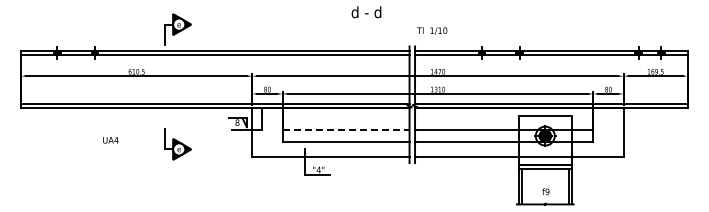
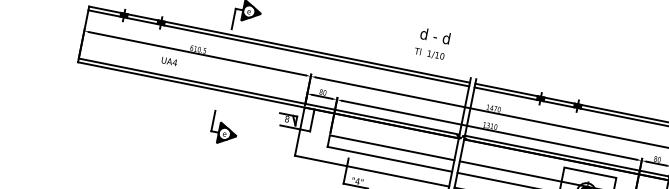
text: (432, 30) -> (429, 53), moved
line: (346, 130) -> (392, 148), dashed -> solid
text: (110, 140) -> (169, 61), moved

